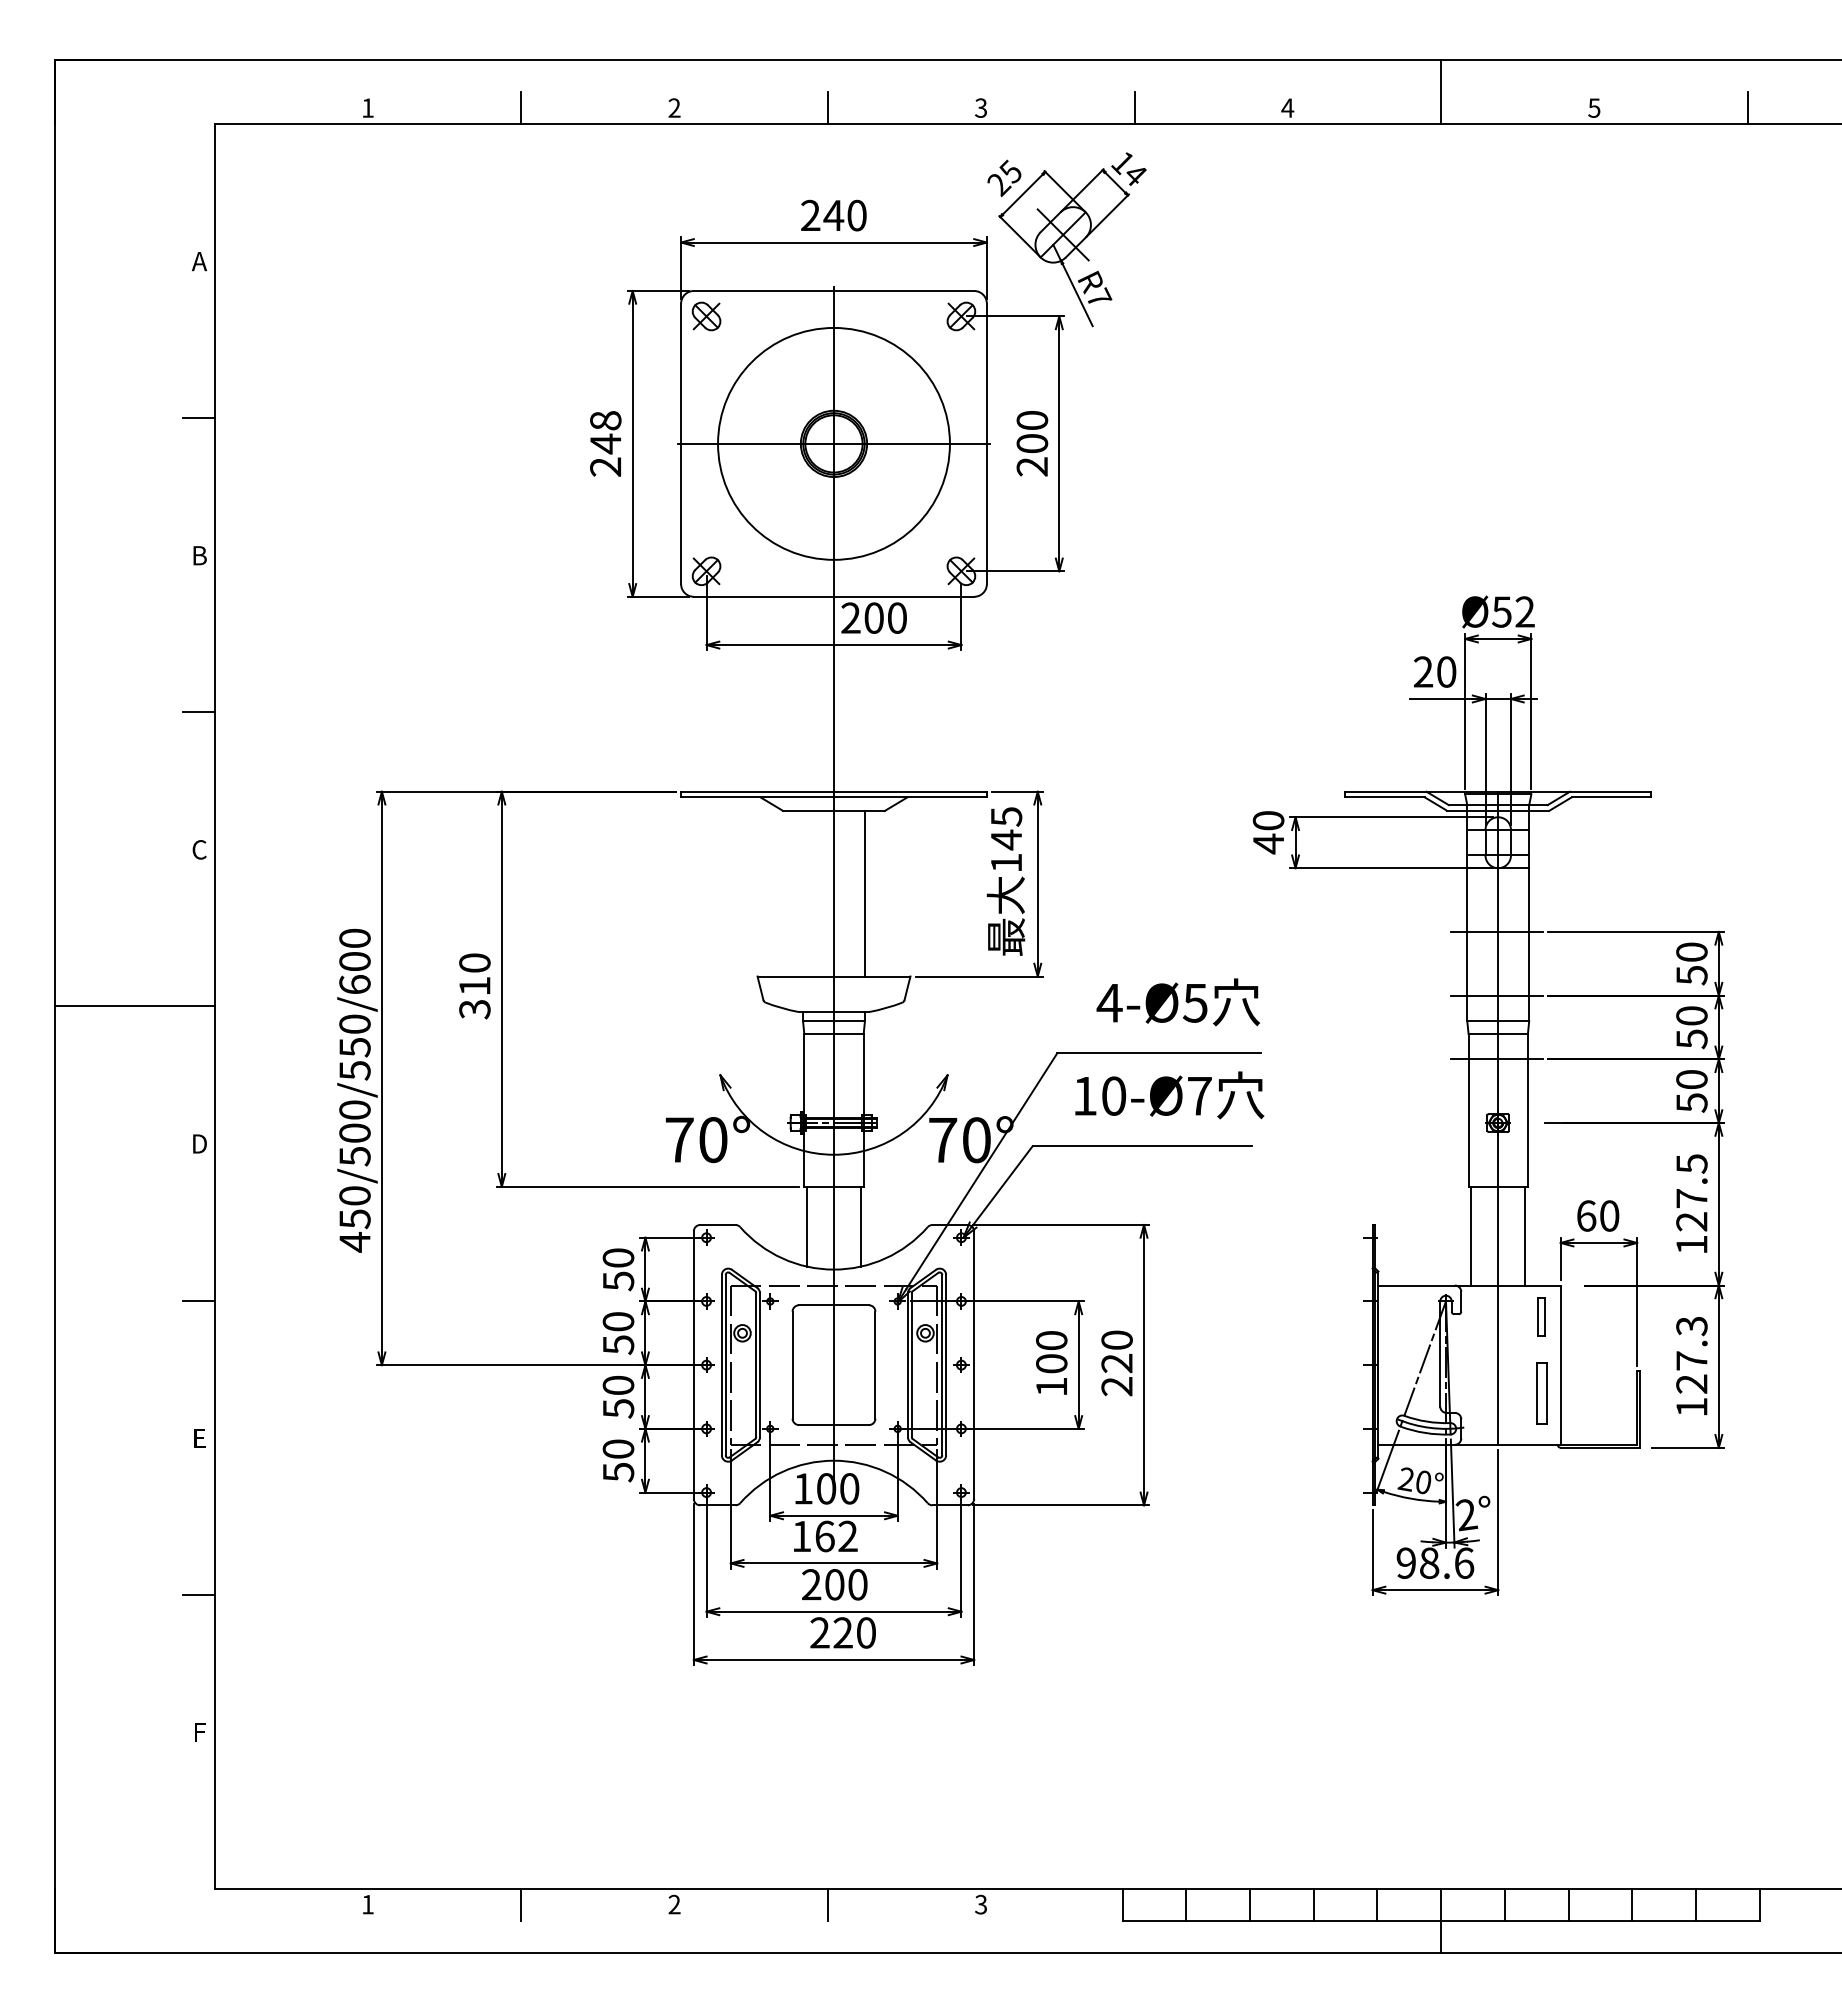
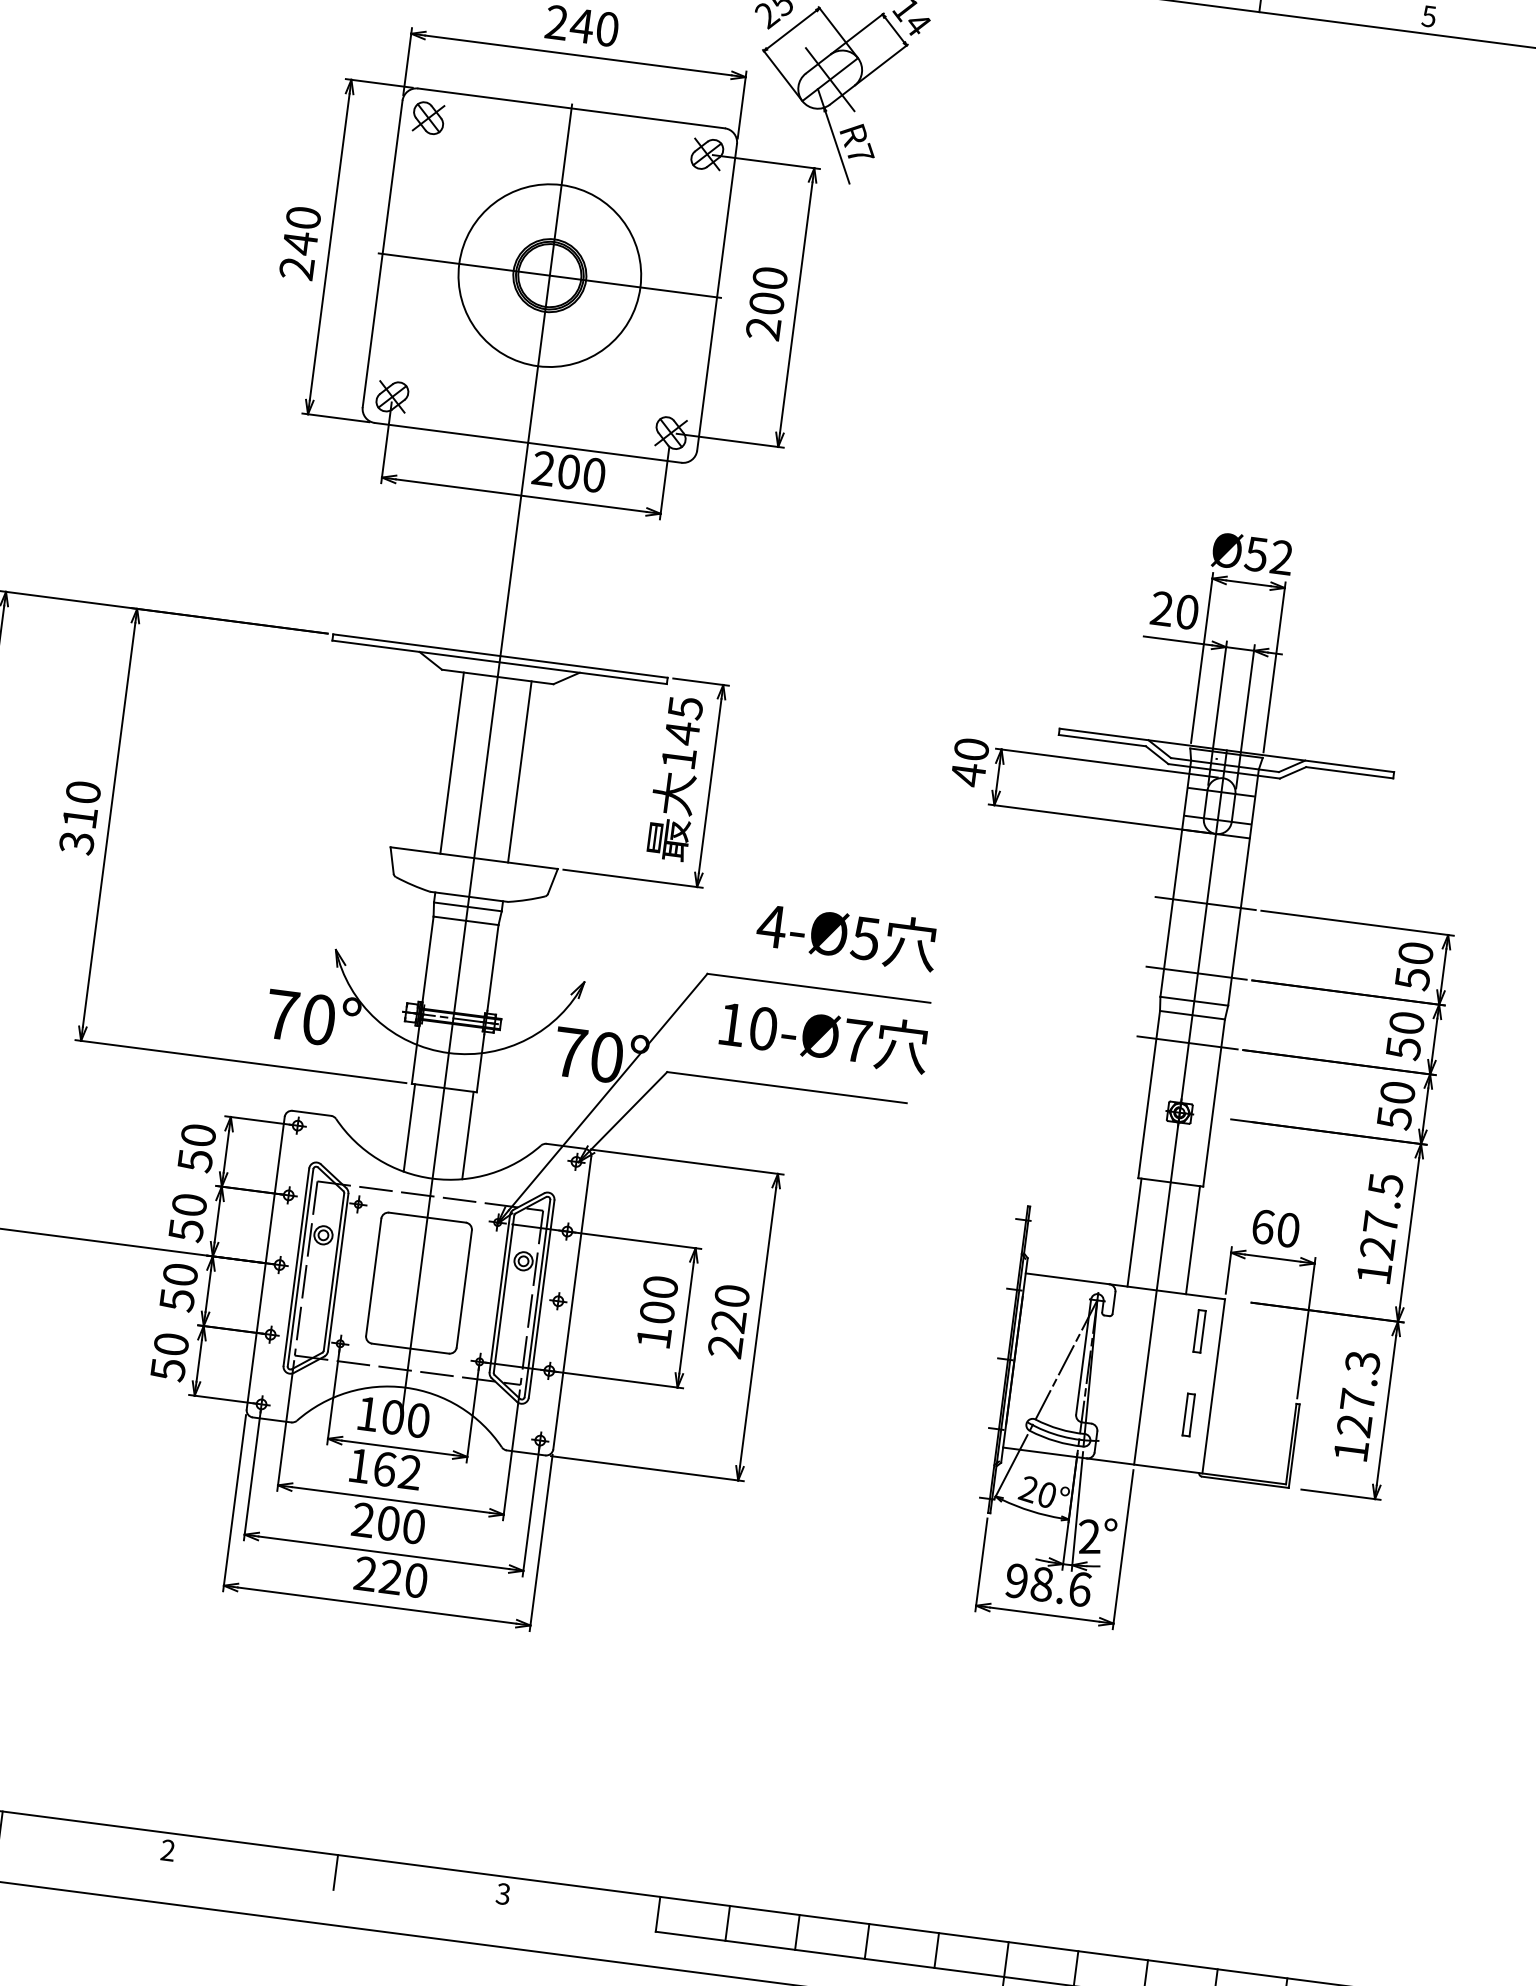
text: (605, 420) -> (303, 217), 248 -> 240
circle: (833, 443) -> (549, 275), size x0.71
line: (803, 893) -> (452, 763), added
part: (1541, 1393) -> (1188, 1414), size x0.62

